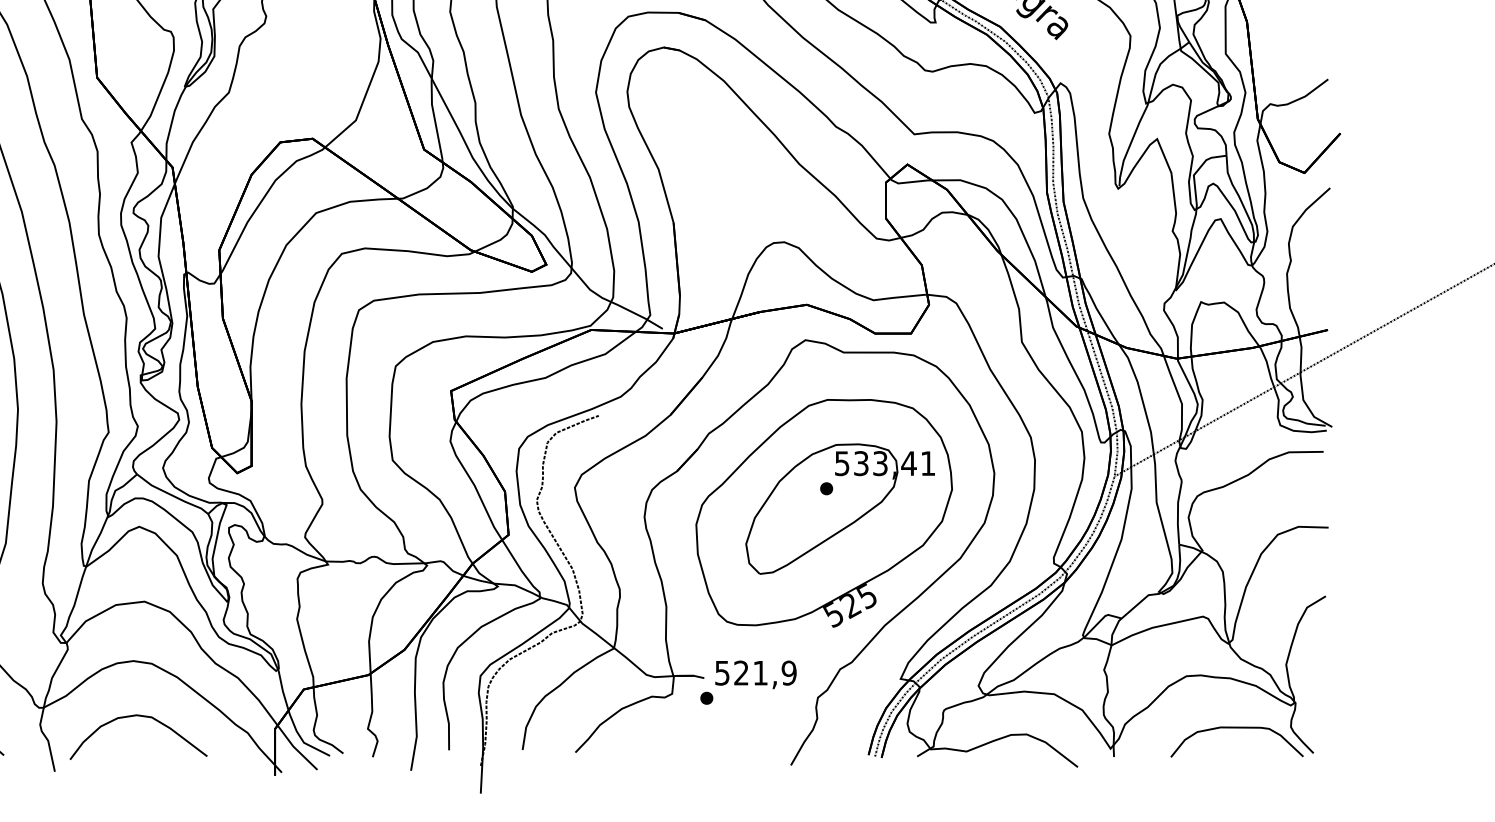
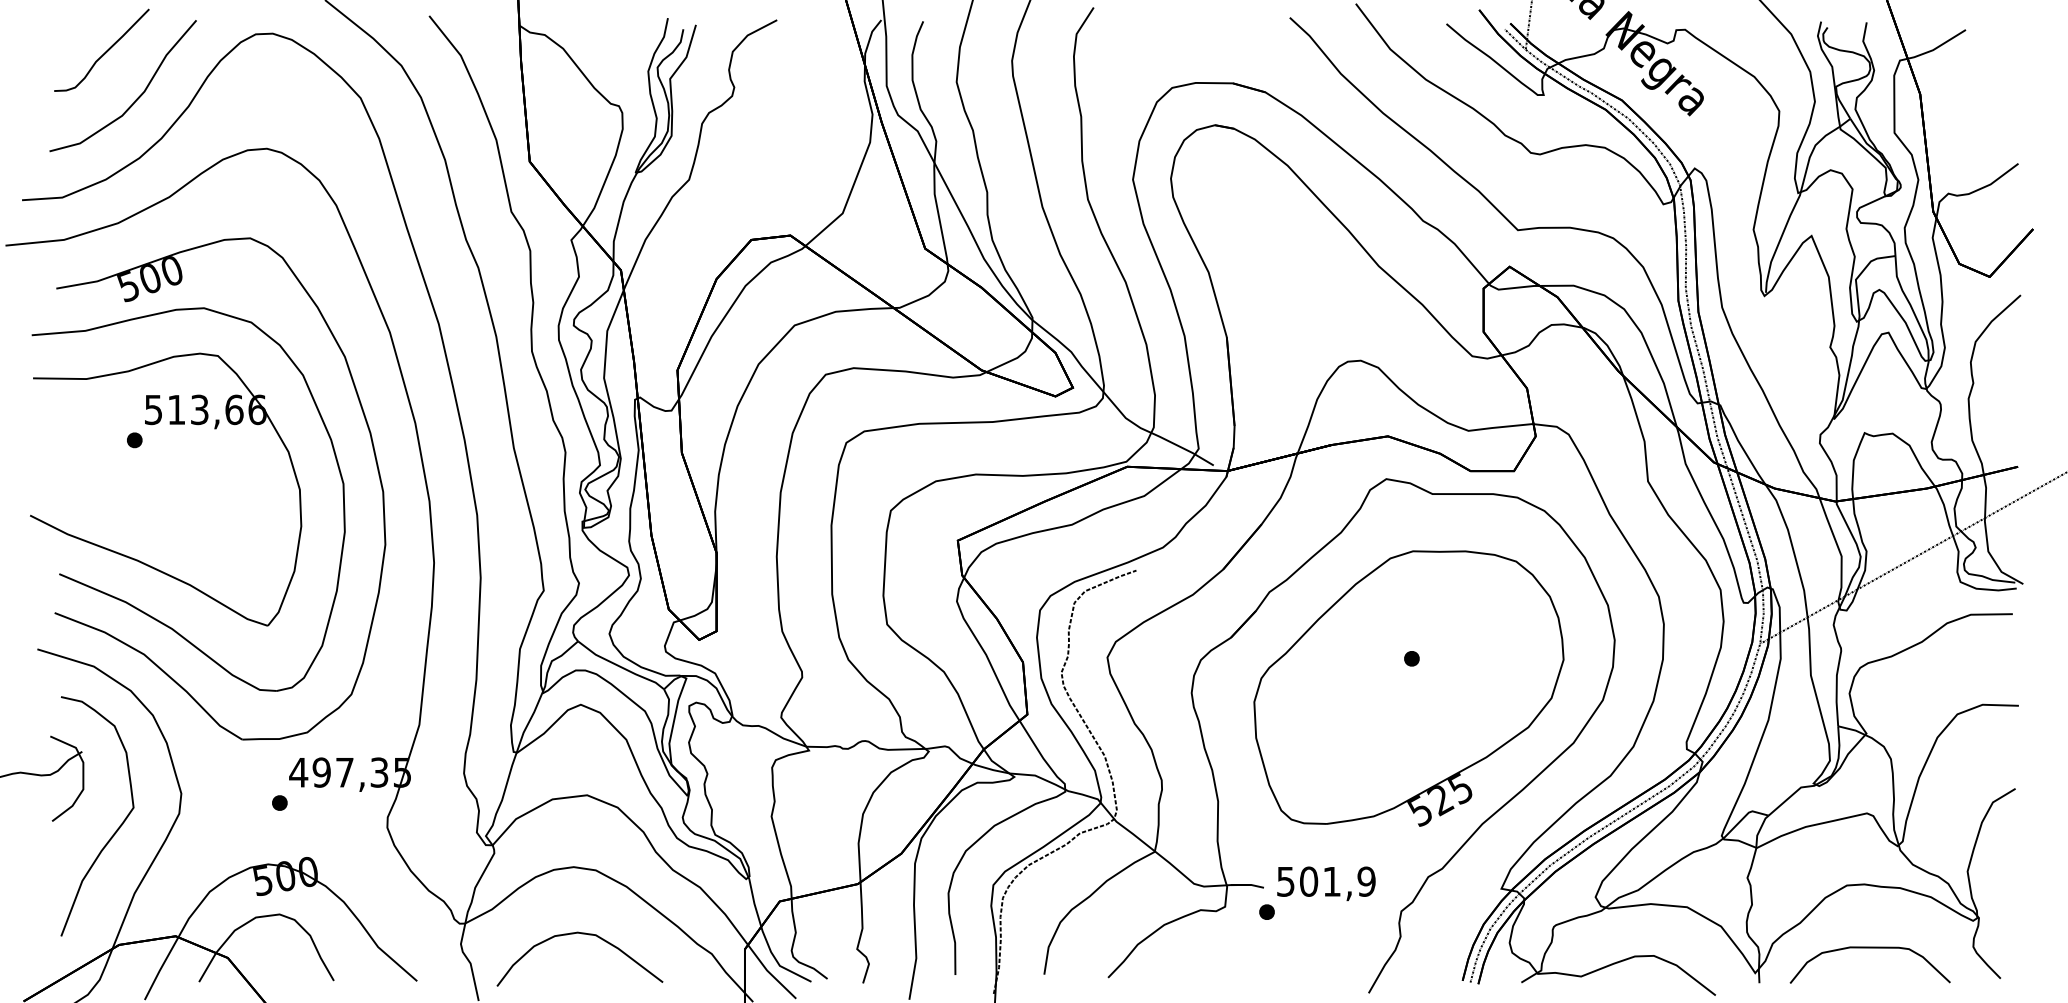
part: (839, 509) -> (1427, 683), removed
text: (741, 672) -> (1309, 881), 521,9 -> 501,9
curve: (1236, 728) -> (1869, 948), moved

